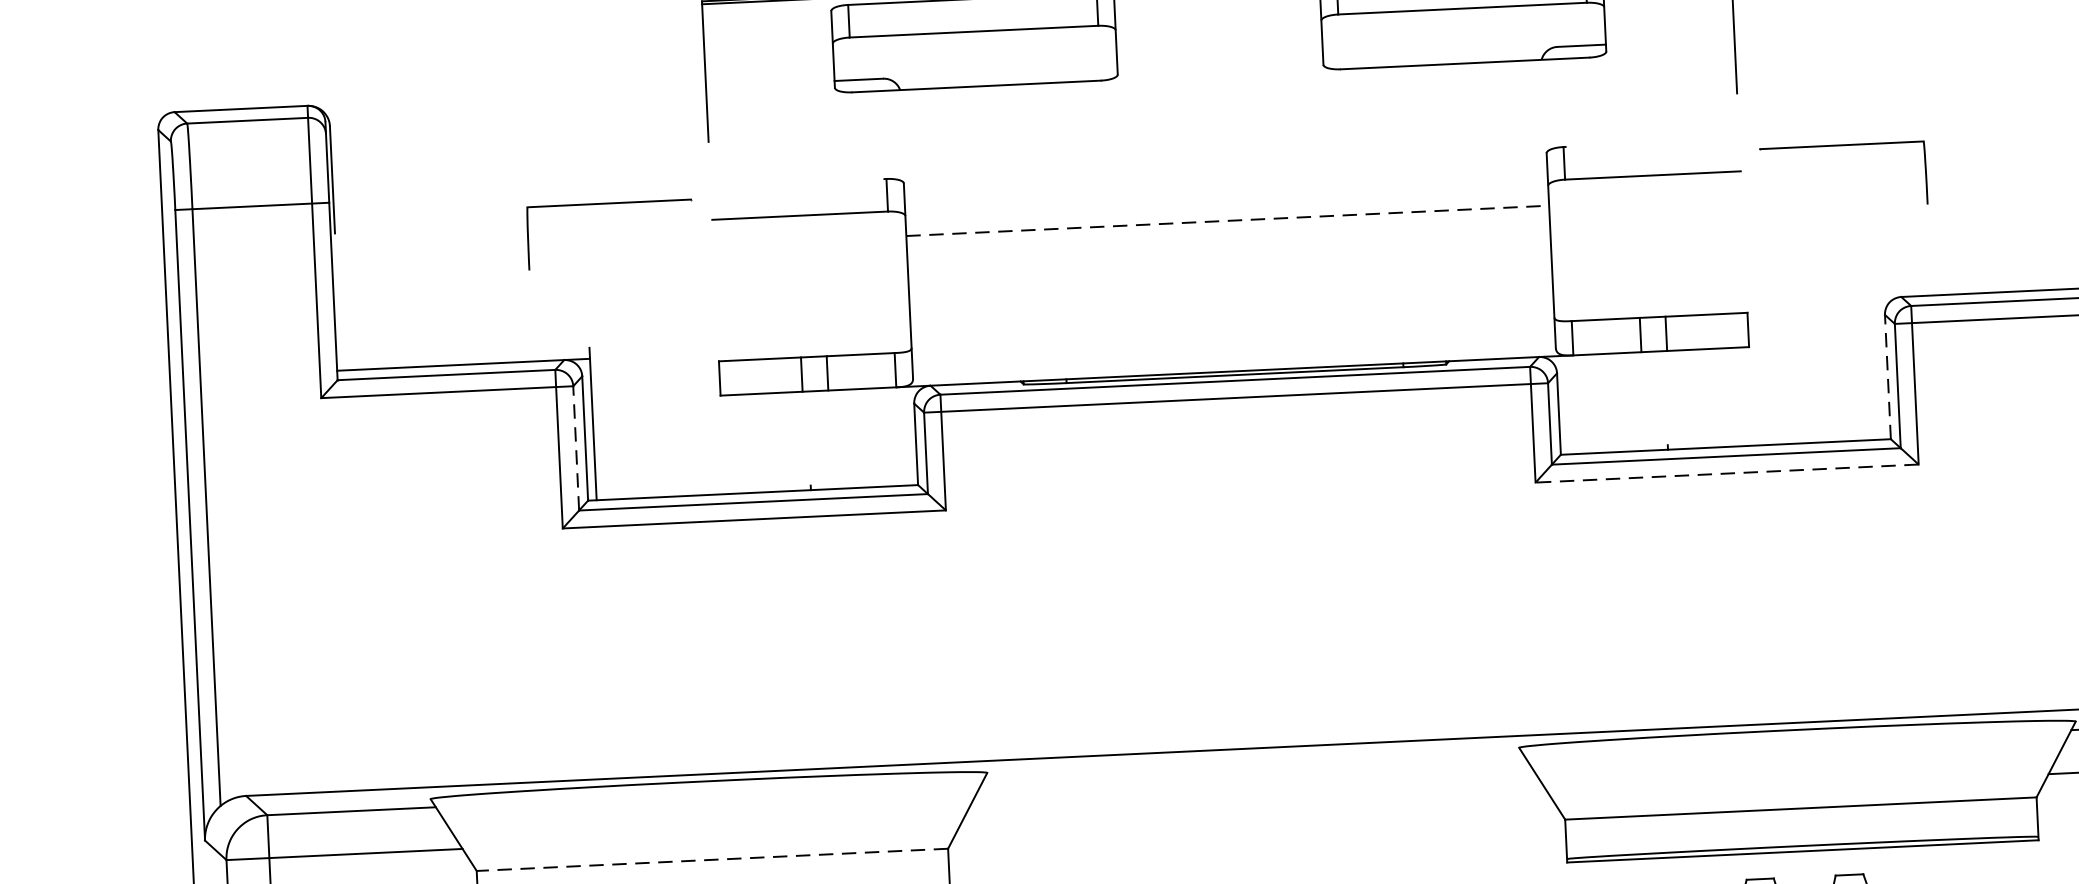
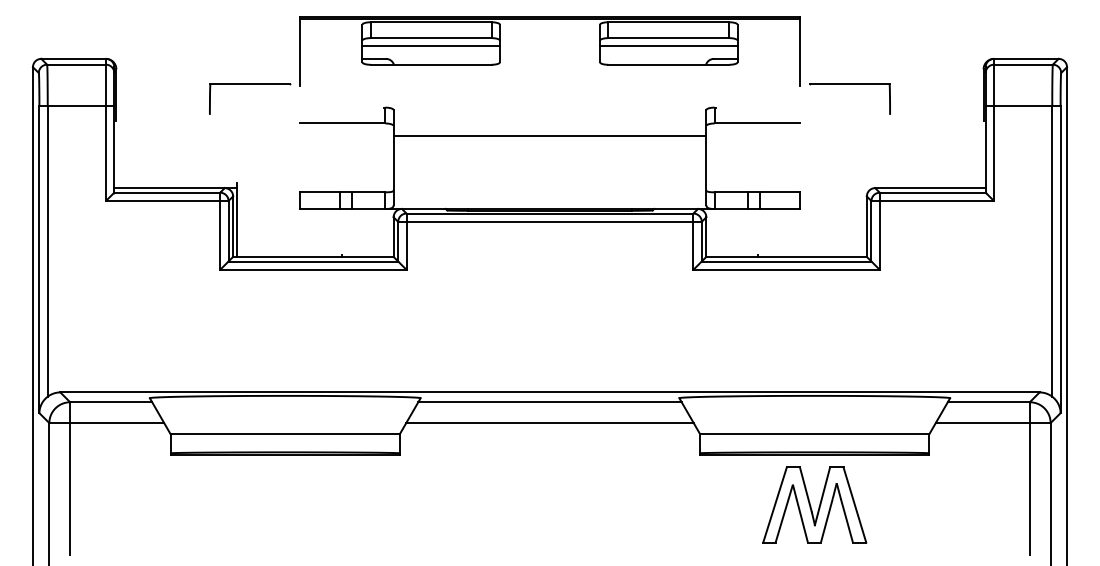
line: (1462, 25) -> (668, 46), added
line: (973, 48) -> (430, 46), added
part: (1841, 146) -> (849, 84), moved
part: (609, 204) -> (250, 84), moved
line: (1228, 220) -> (550, 135), dashed -> solid
line: (1887, 376) -> (866, 226), dashed -> solid
line: (576, 446) -> (228, 230), dashed -> solid
line: (1726, 472) -> (786, 269), dashed -> solid
line: (1252, 769) -> (549, 402), added
line: (1254, 812) -> (549, 423), added
line: (713, 860) -> (285, 434), dashed -> solid

